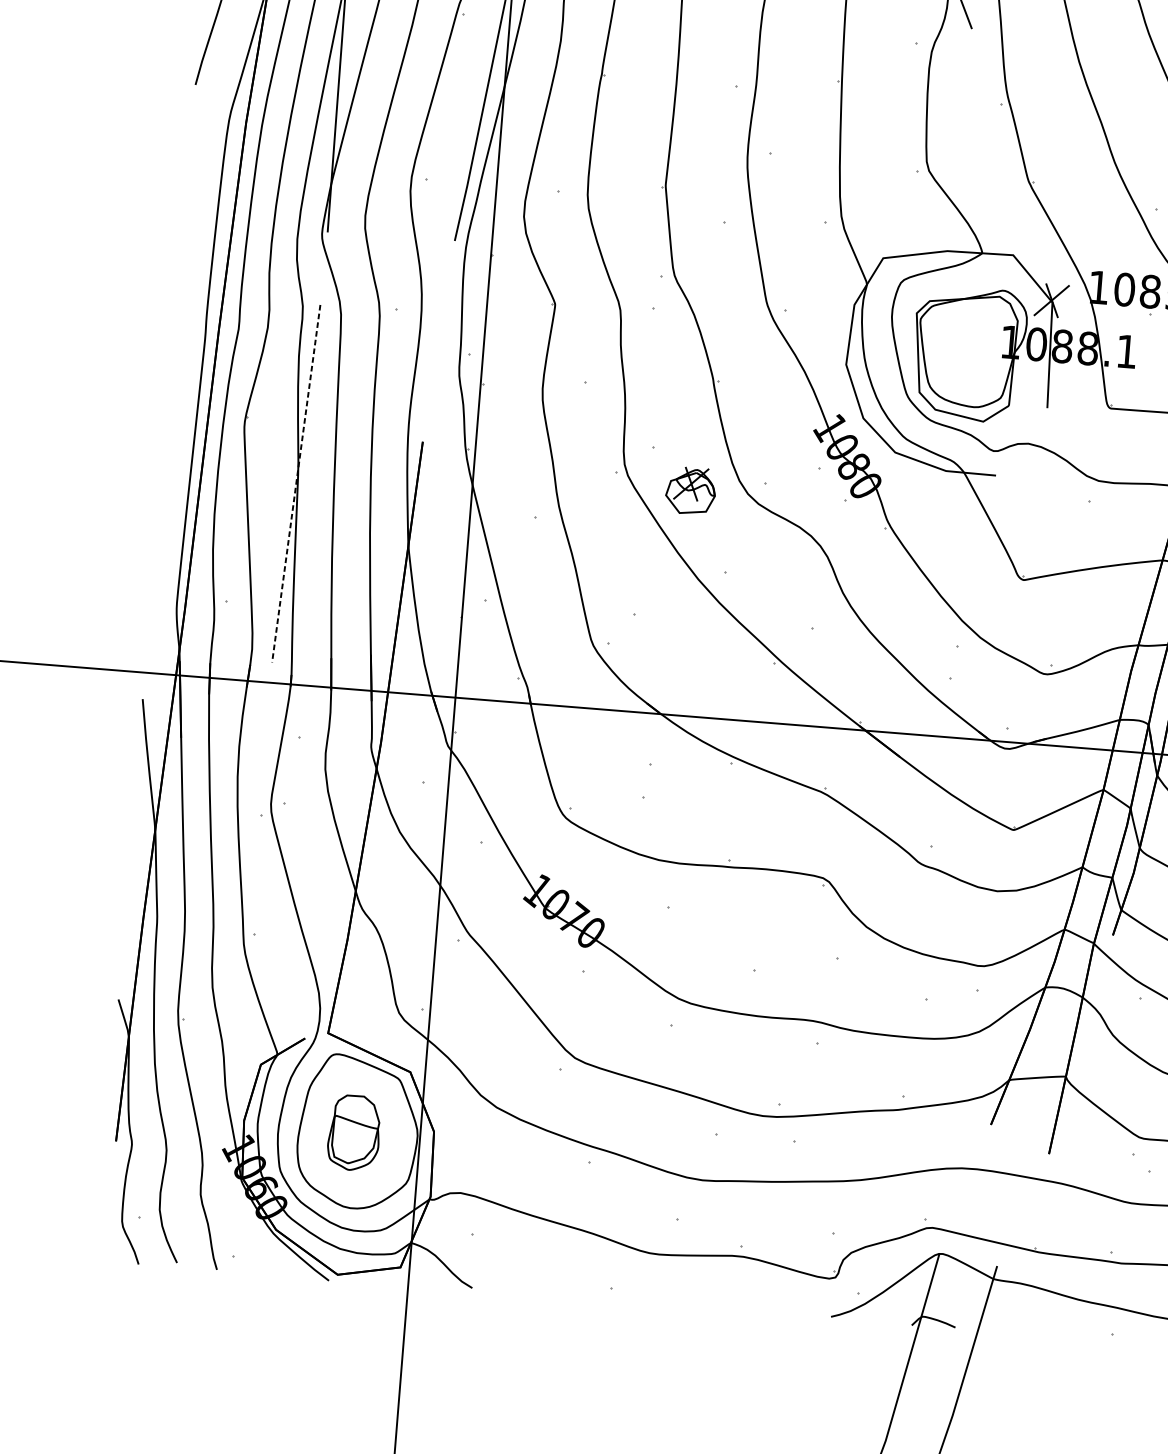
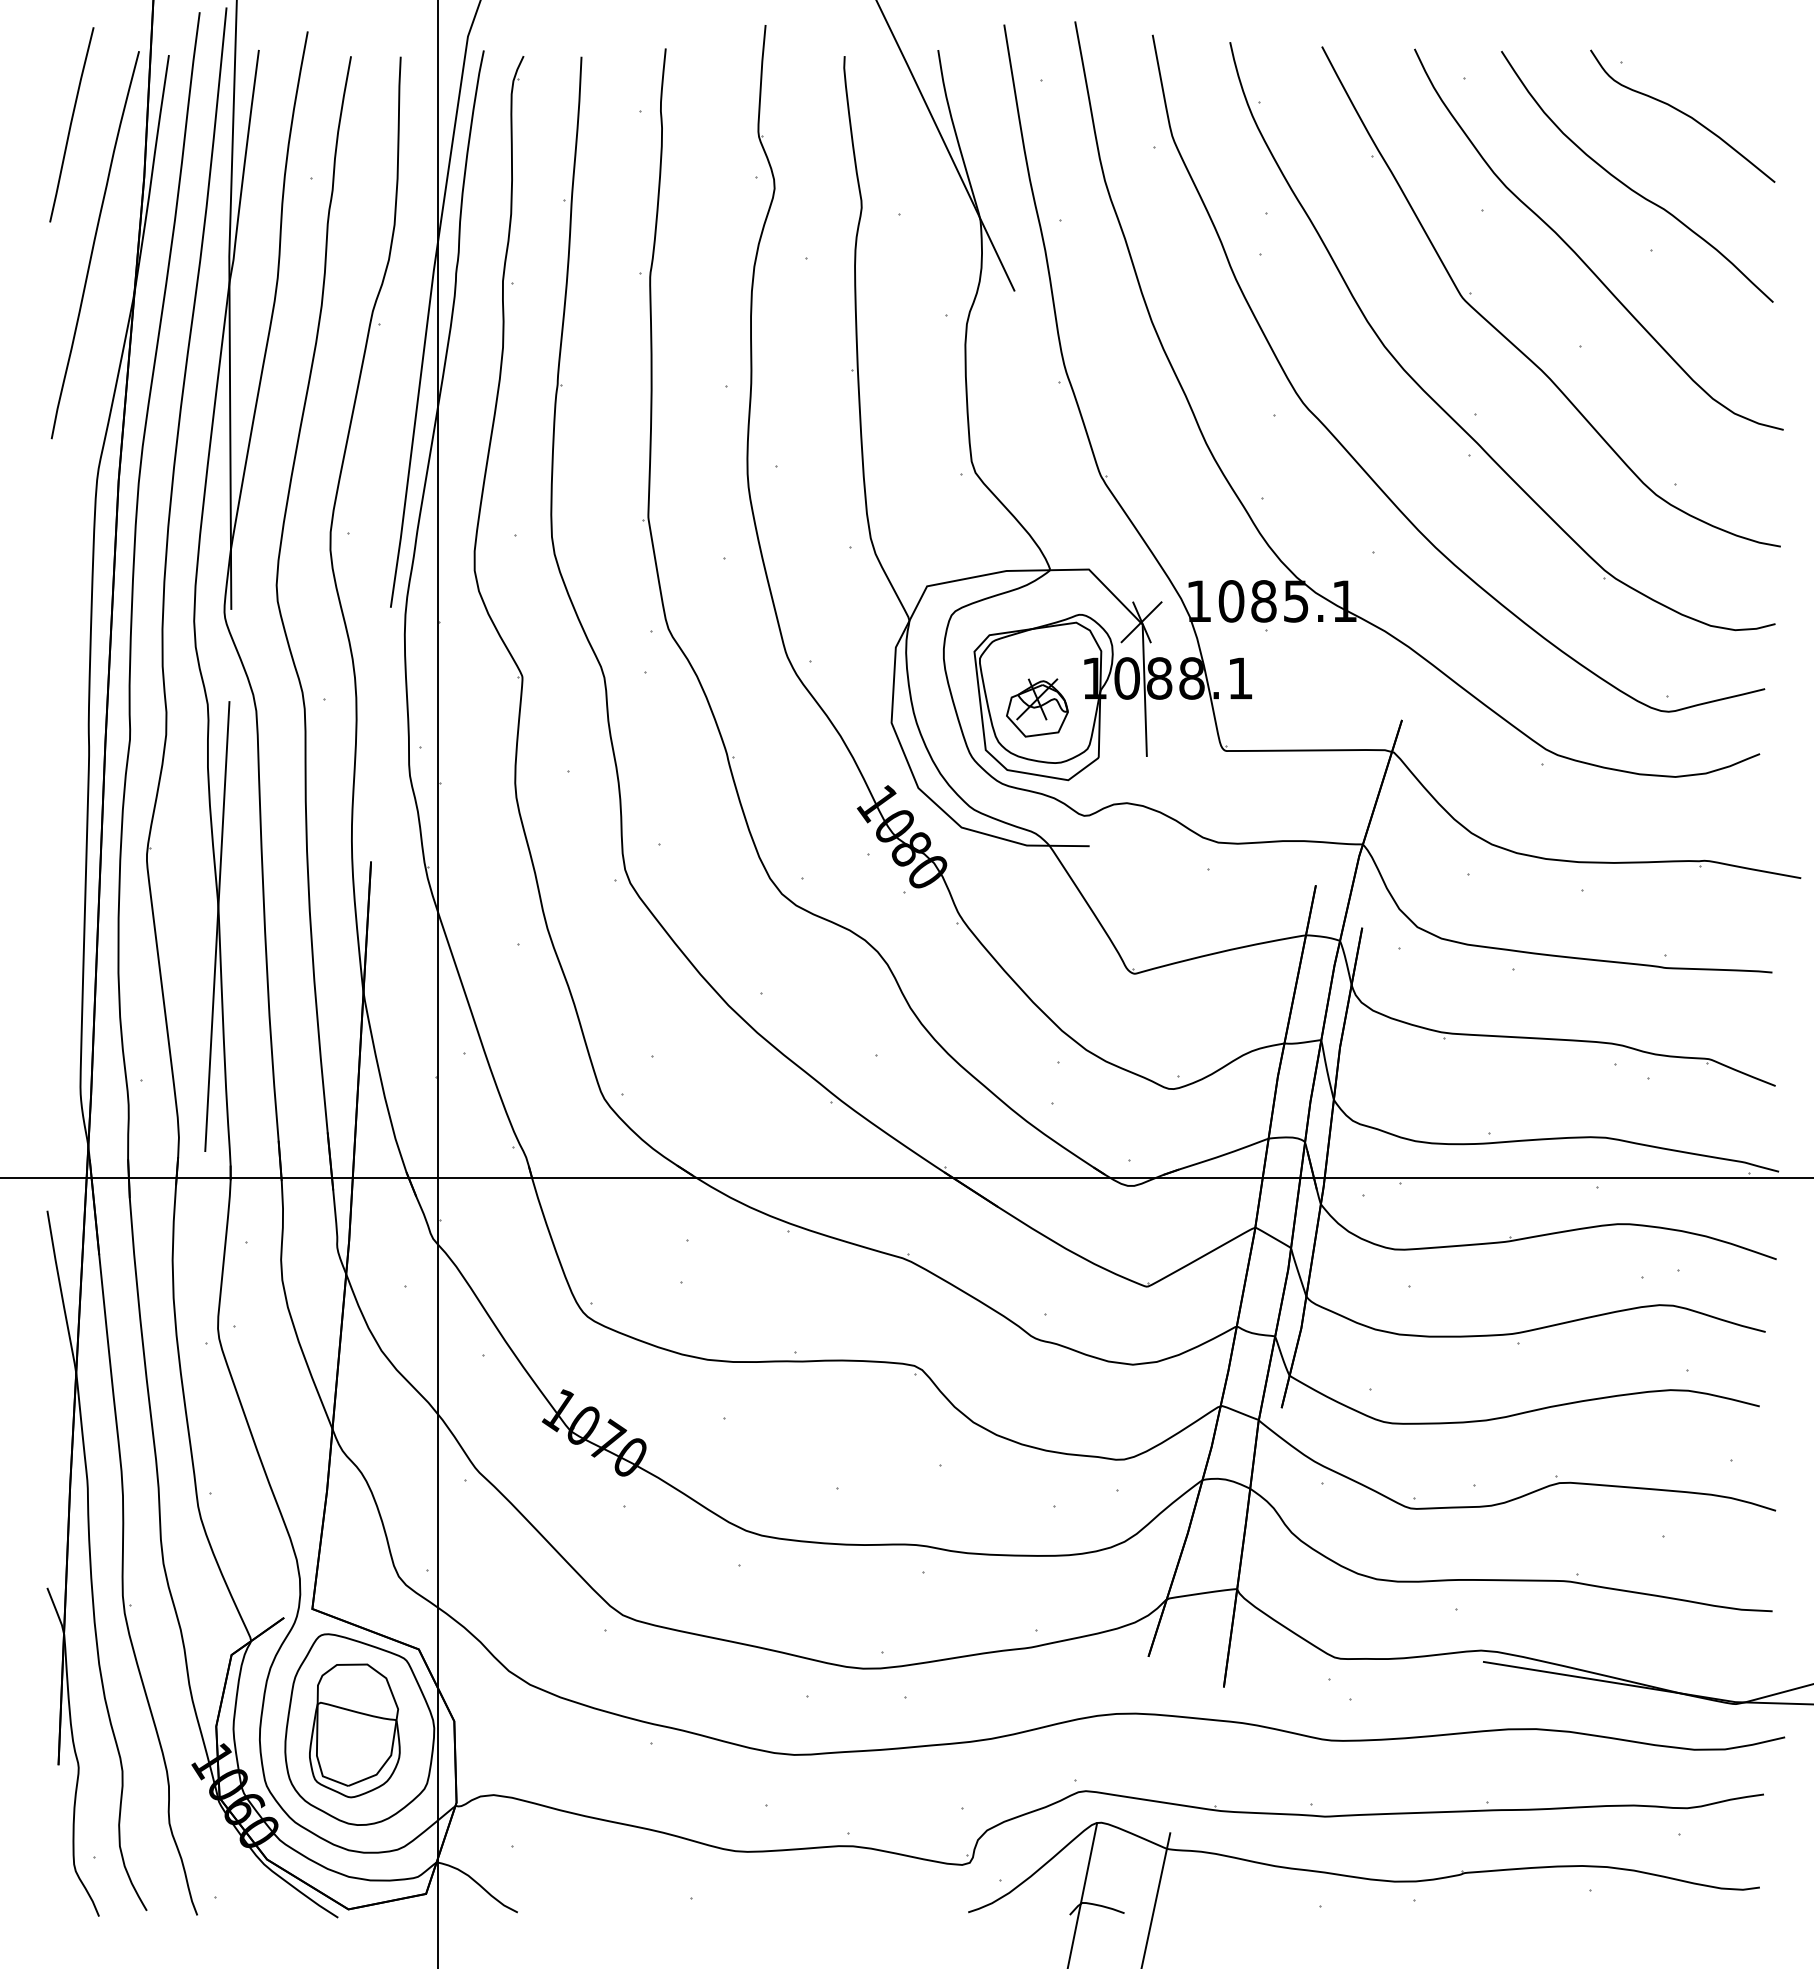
line: (296, 483) -> (217, 926), dashed -> solid
part: (690, 490) -> (1037, 707), moved
part: (353, 1132) -> (354, 1730), size x1.43

